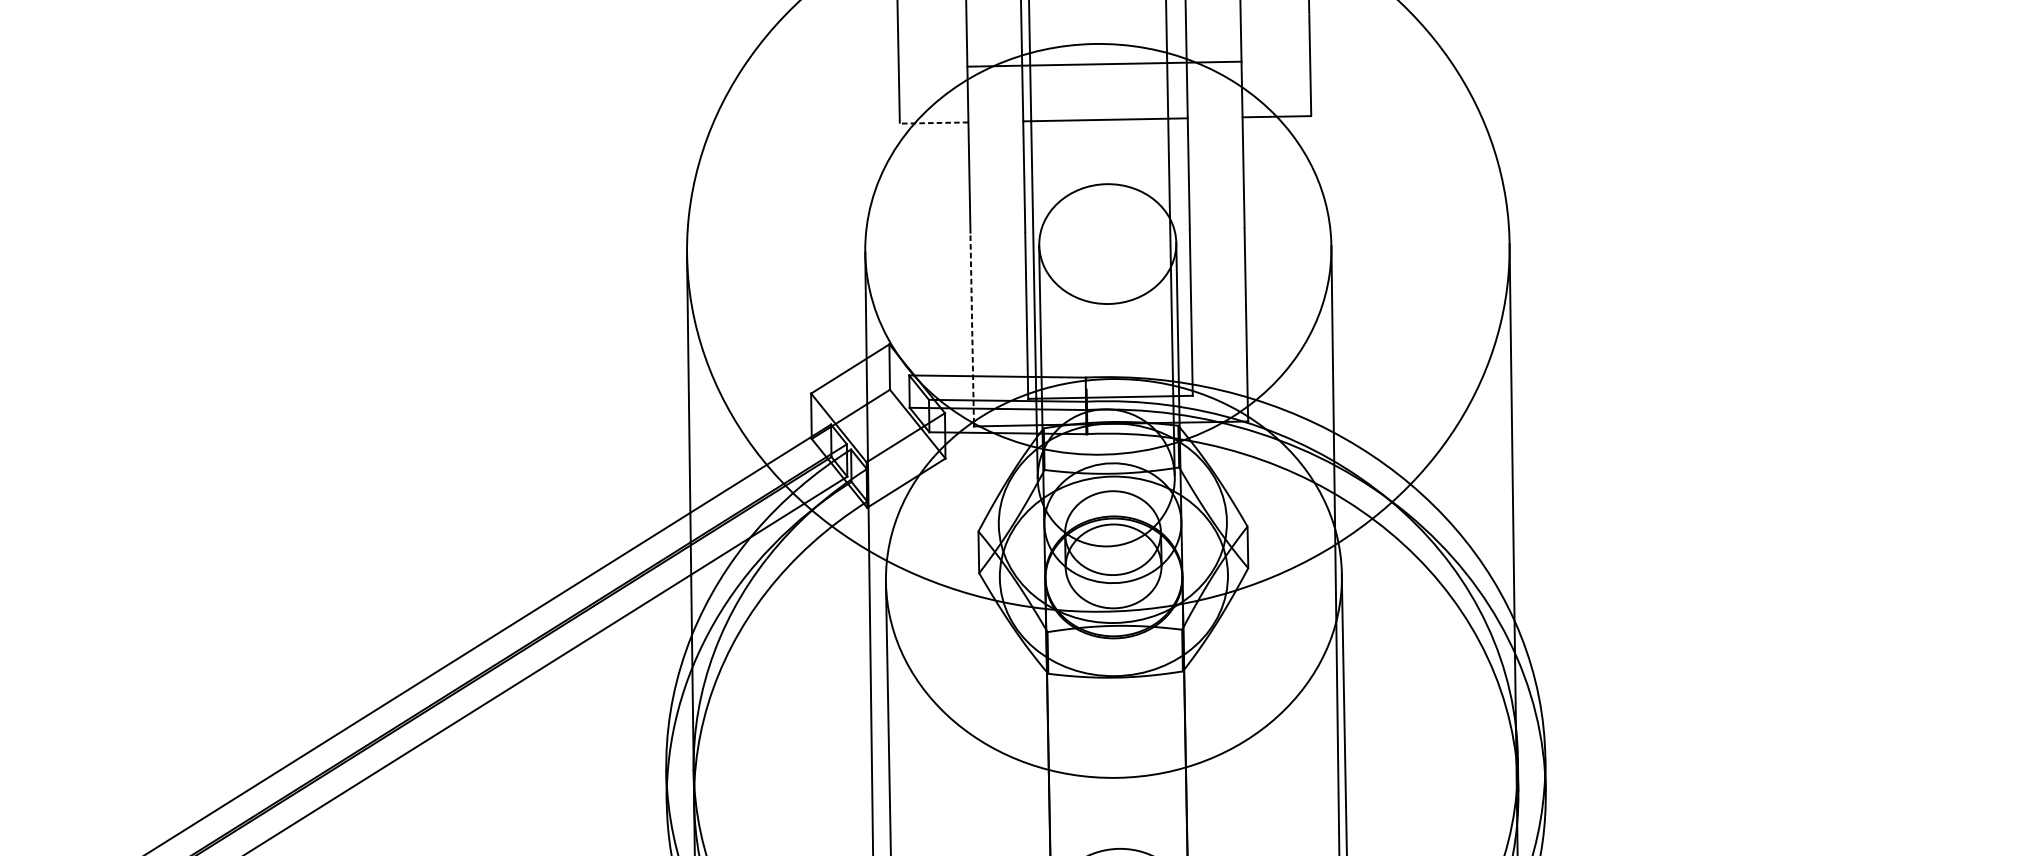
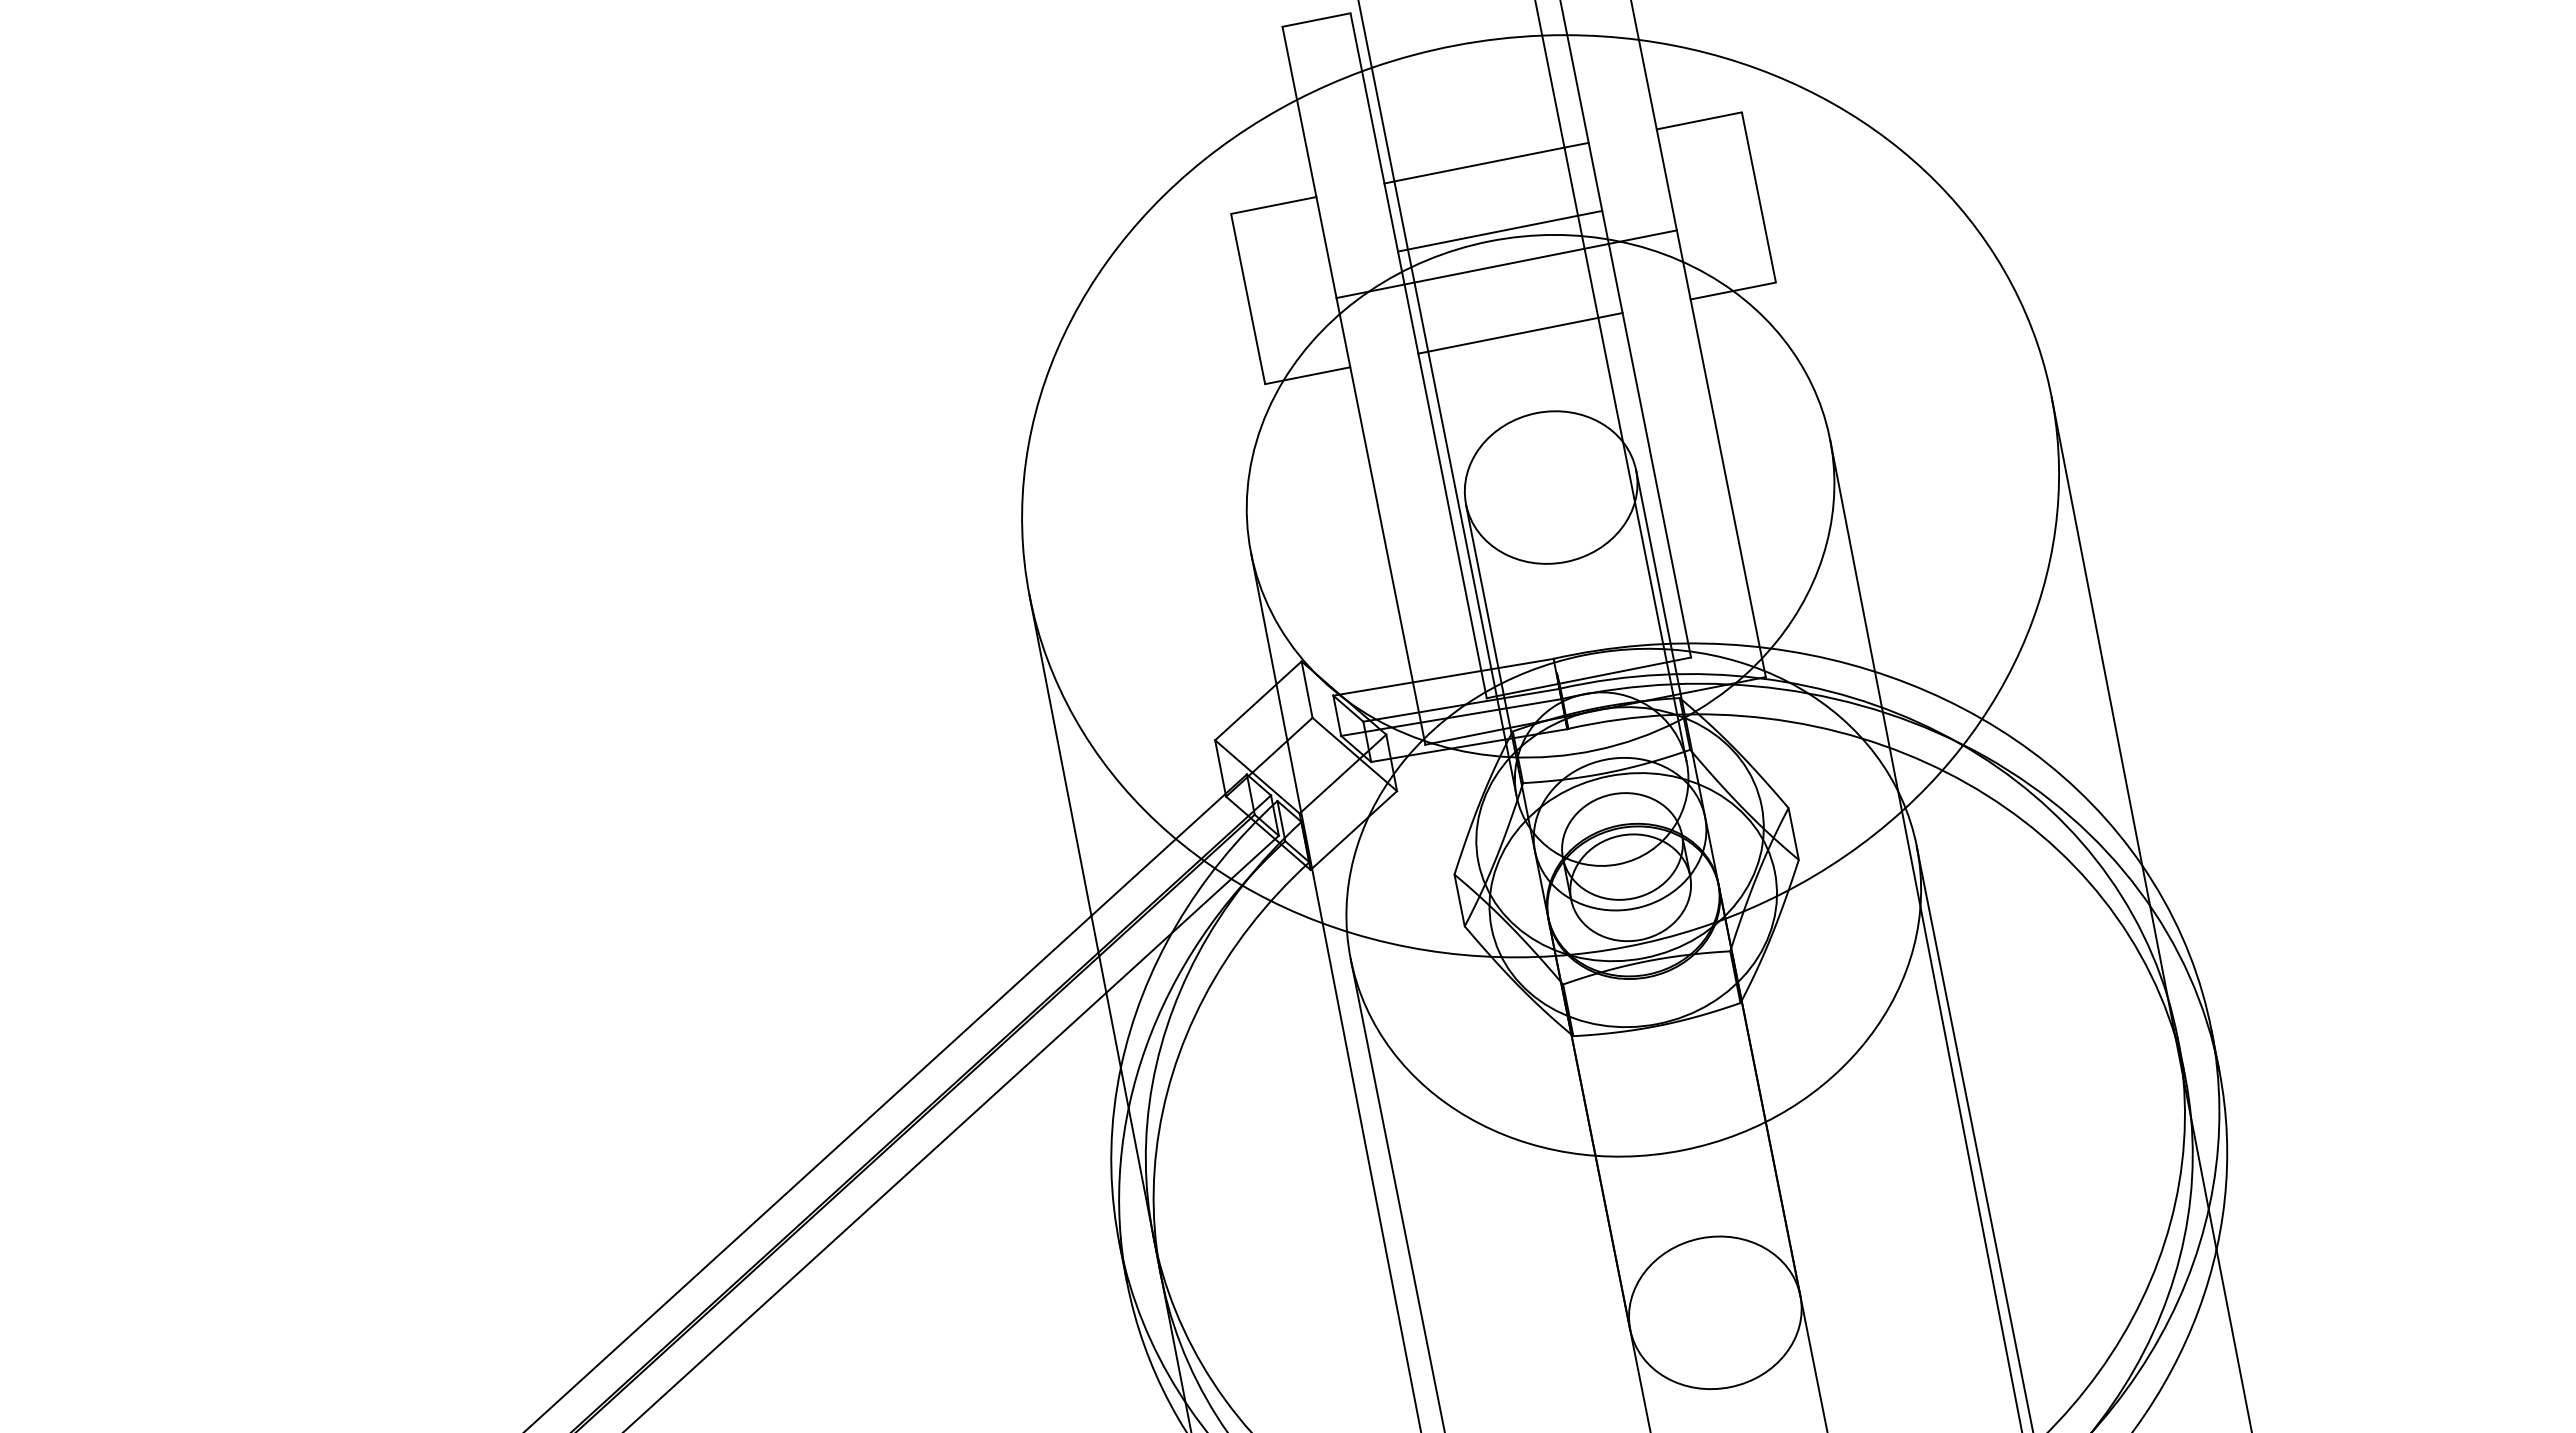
line: (1104, 37) -> (1500, 230), added
line: (933, 122) -> (1307, 375), dashed -> solid
line: (972, 328) -> (1401, 622), dashed -> solid

